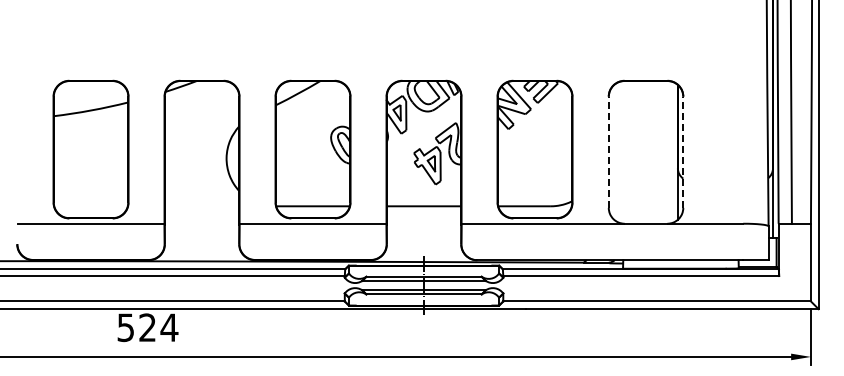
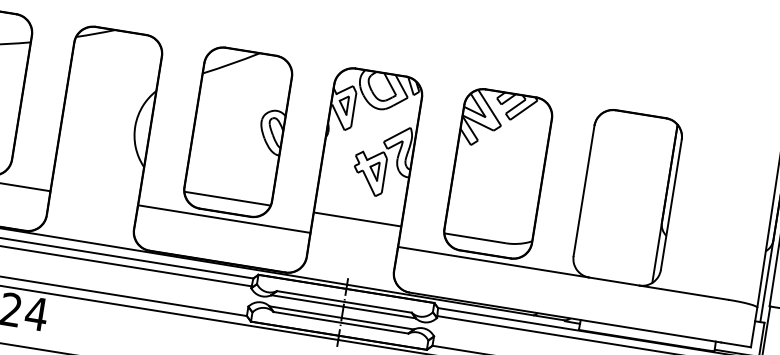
line: (608, 152) -> (583, 191), dashed -> solid
line: (683, 152) -> (671, 205), dashed -> solid

